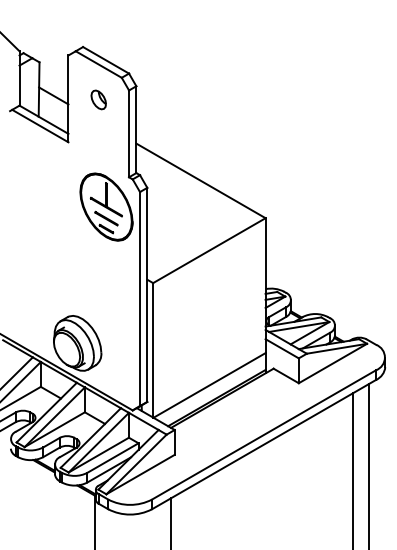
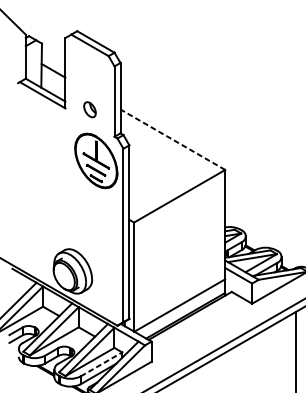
part: (98, 99) -> (89, 109), moved
line: (200, 180) -> (172, 139), solid -> dashed
line: (113, 458) -> (101, 364), solid -> dashed

